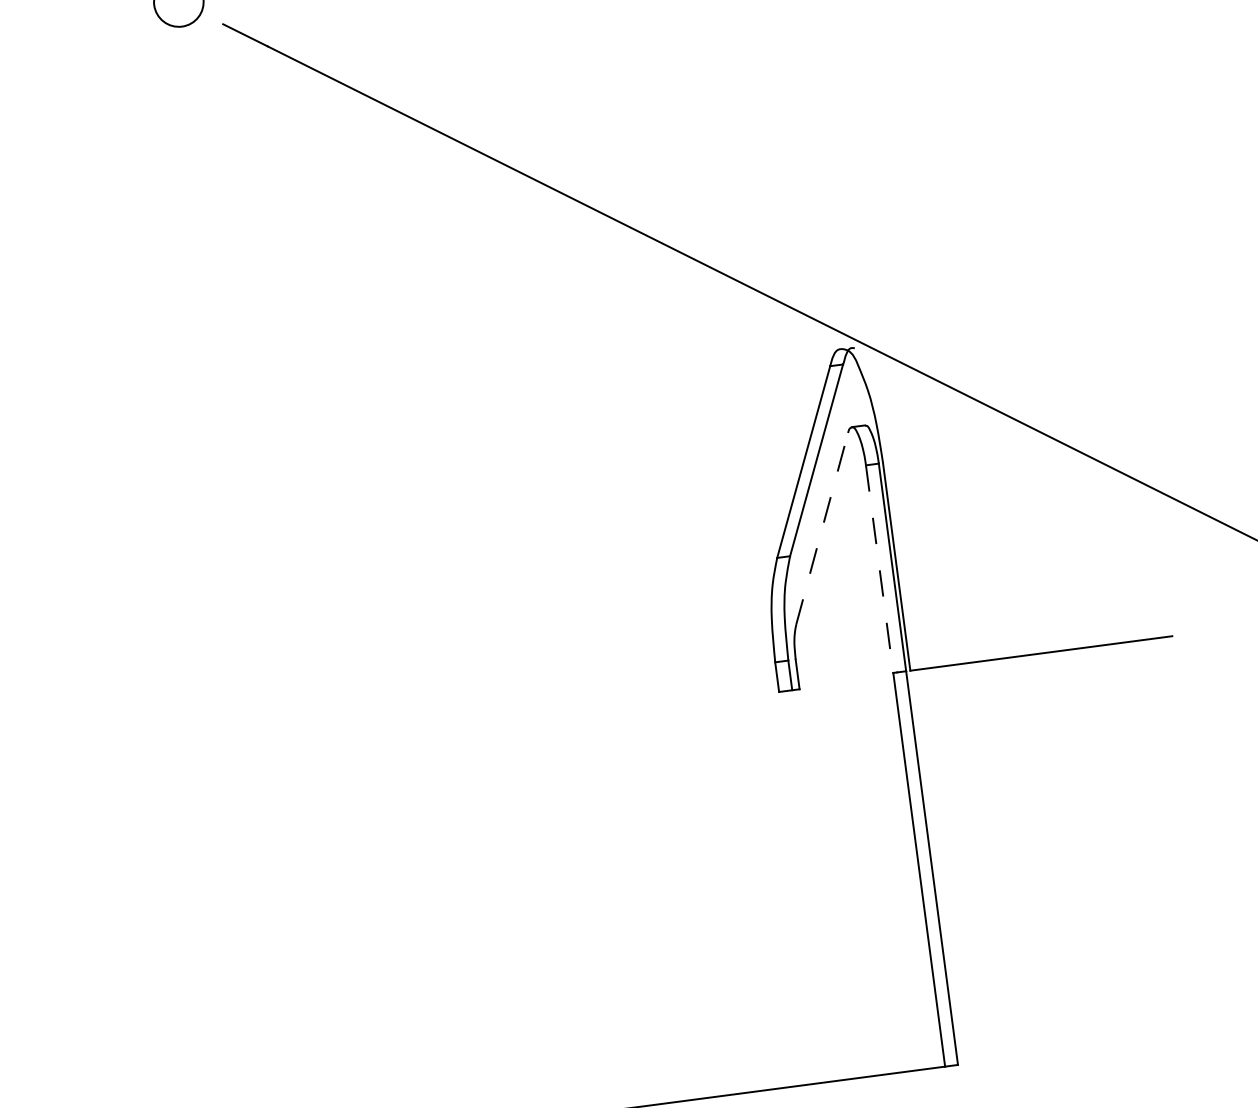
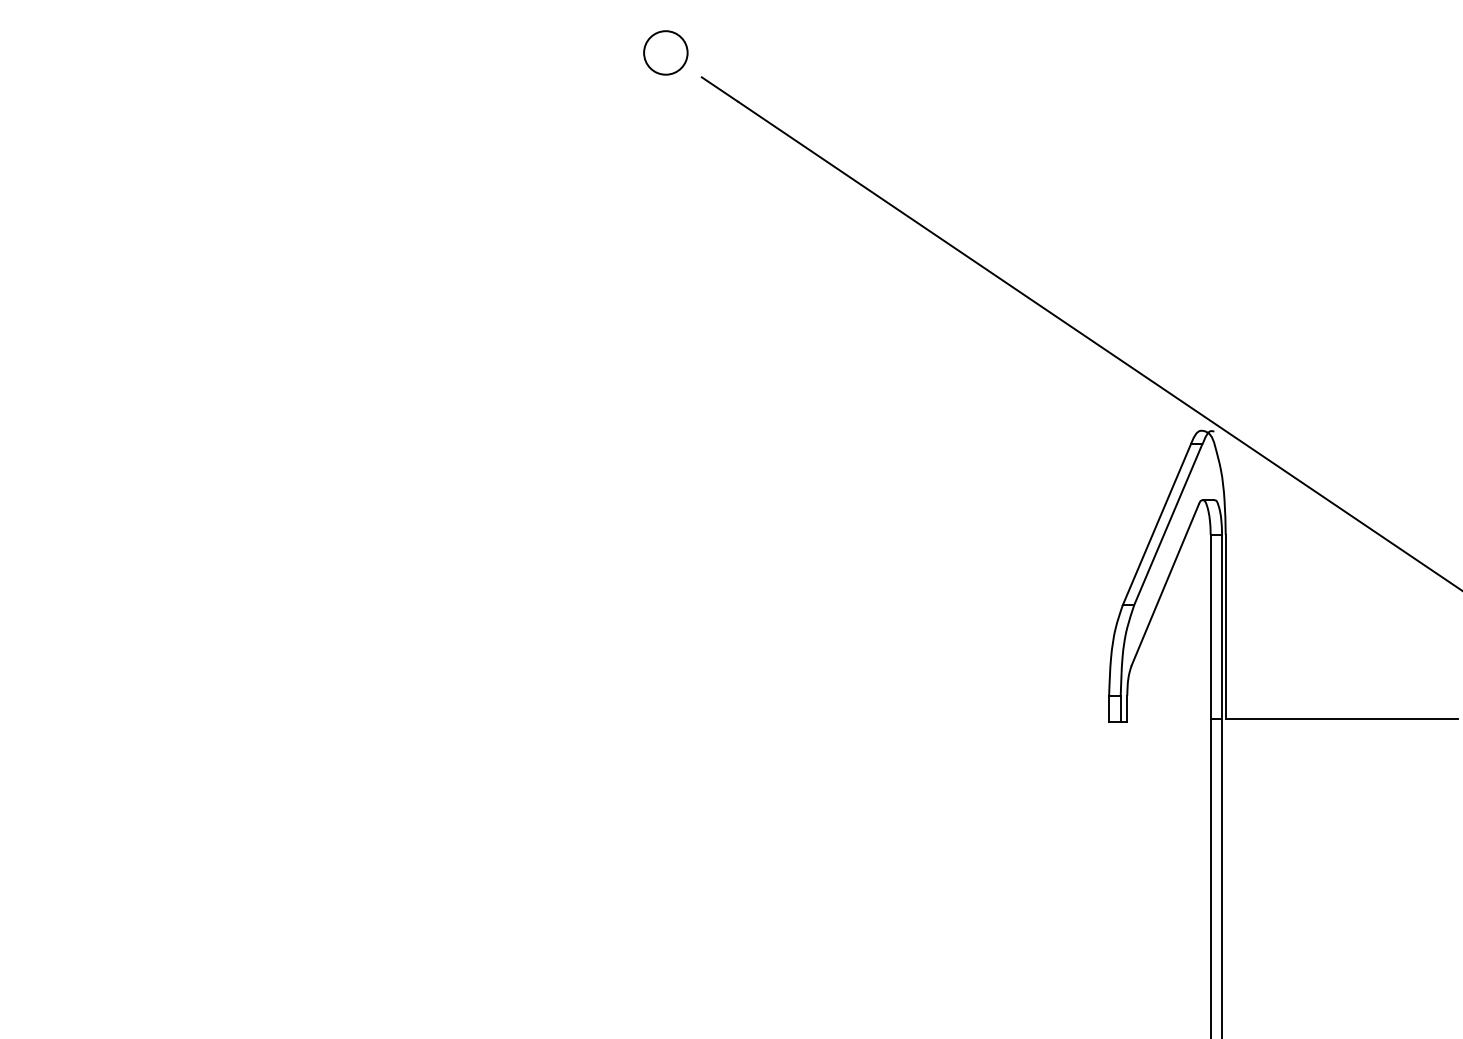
line: (822, 528) -> (1165, 584), dashed -> solid
line: (879, 568) -> (1210, 626), dashed -> solid

